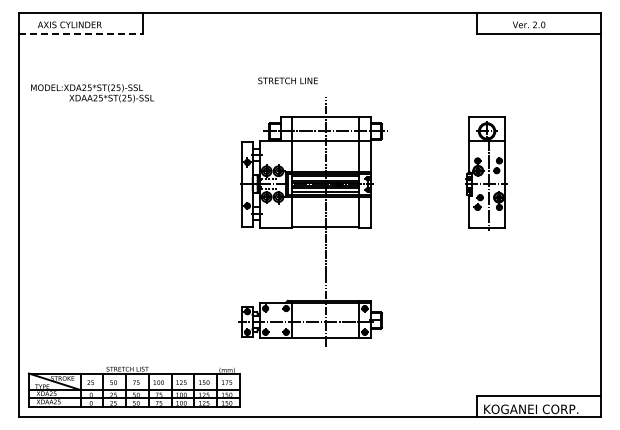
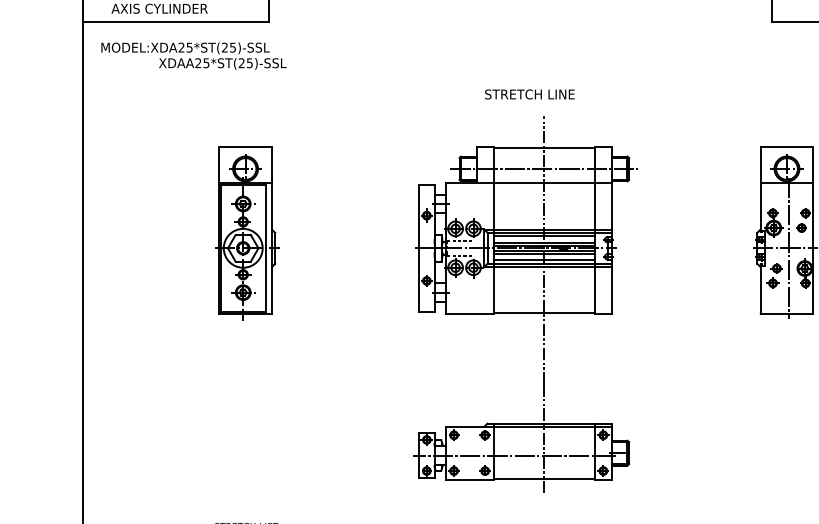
line: (81, 33) -> (177, 21), dashed -> solid
text: (287, 80) -> (529, 93), moved
text: (92, 93) -> (193, 56), moved
part: (128, 174) -> (247, 233), added

